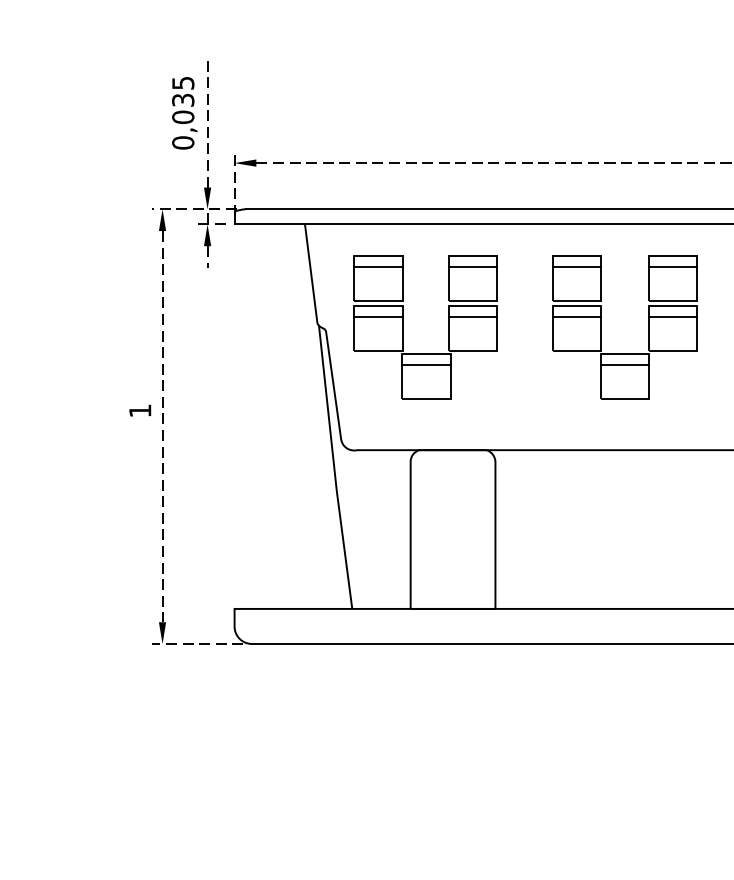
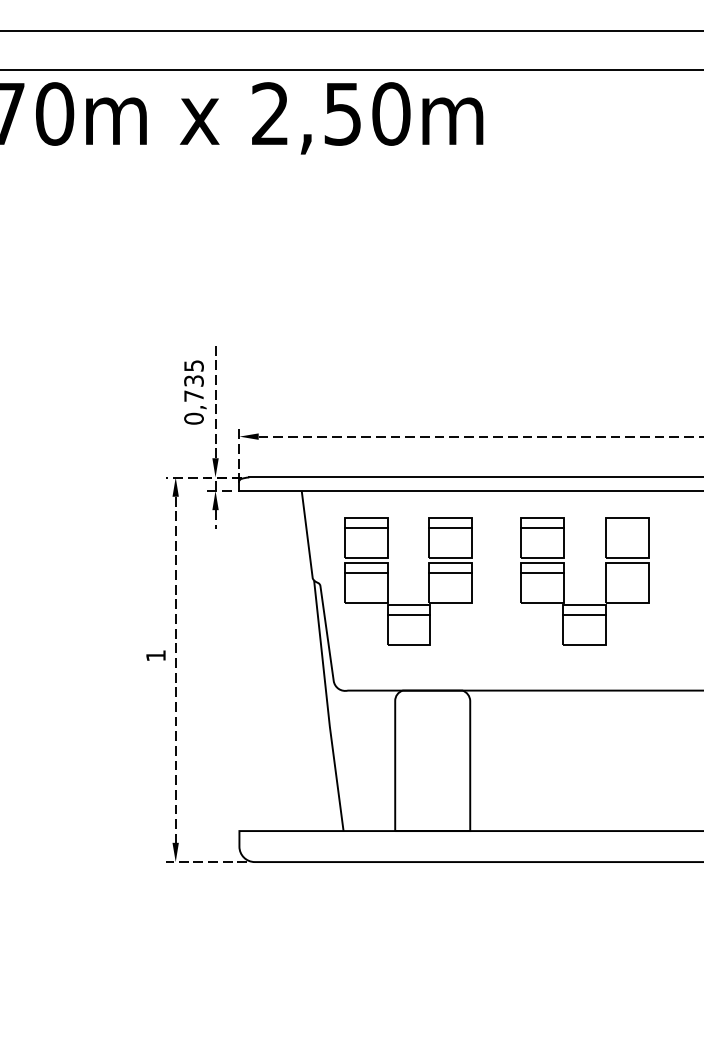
text: (182, 117) -> (193, 396), 0,035 -> 0,735
line: (672, 266) -> (626, 528), removed
line: (672, 316) -> (626, 572), removed

